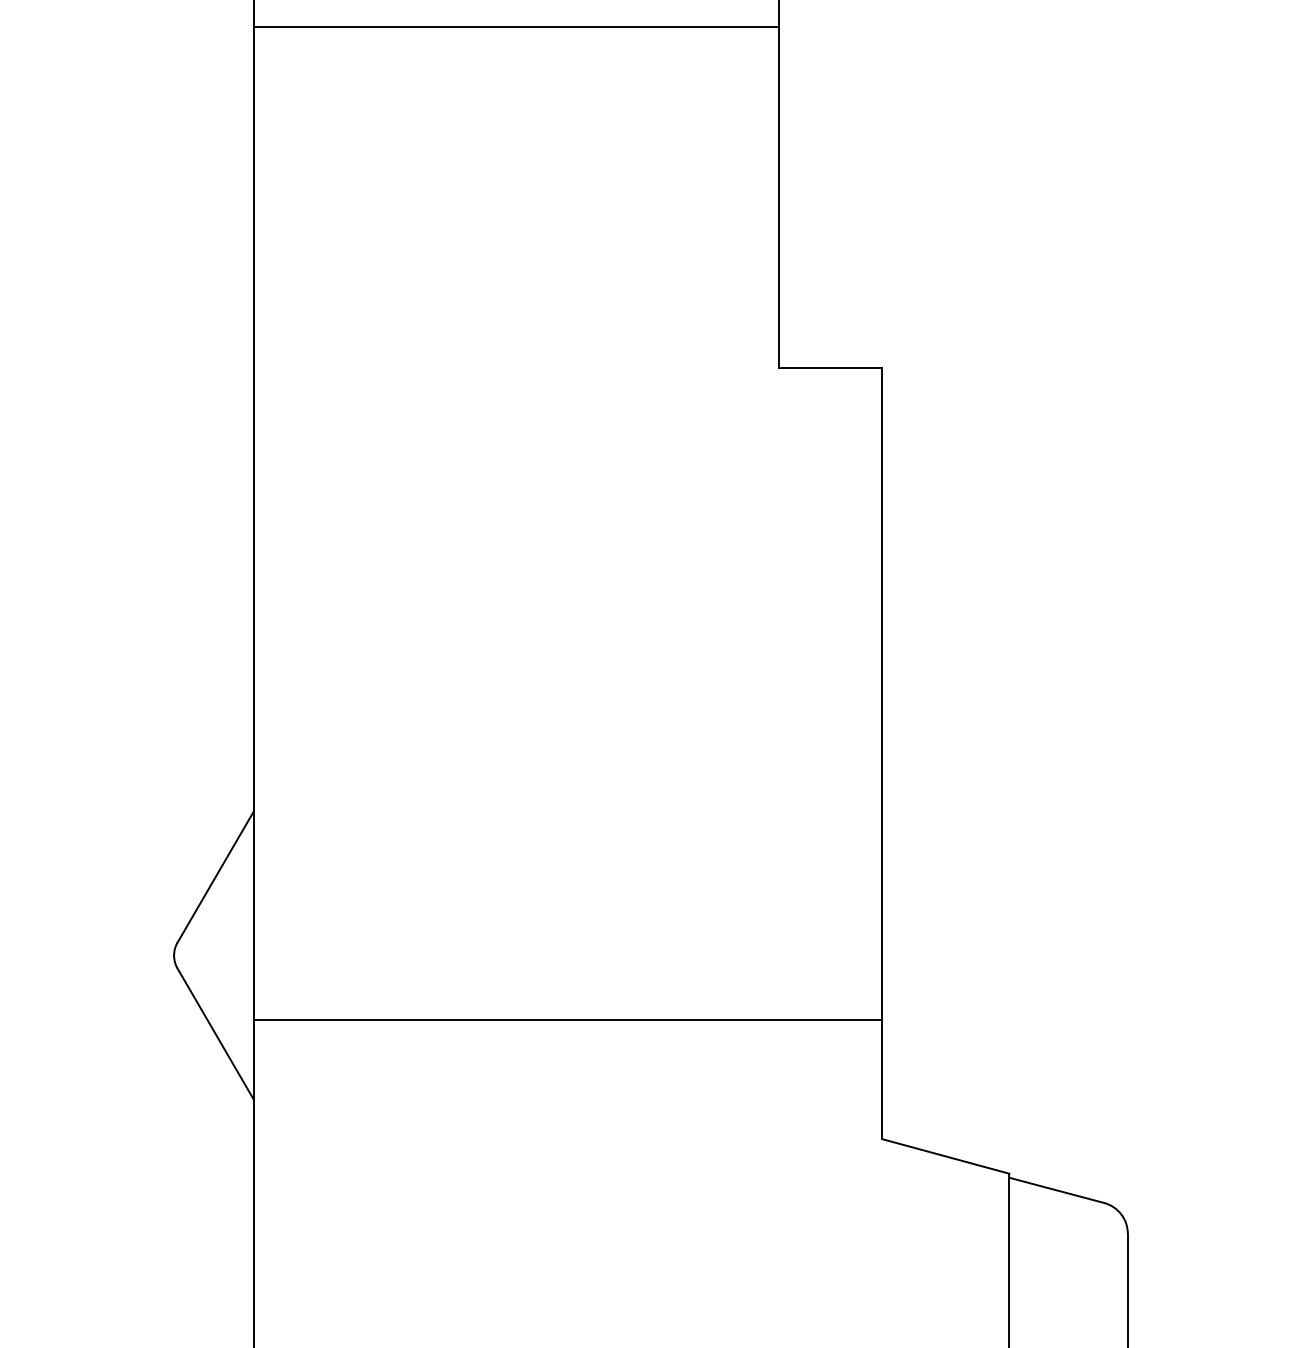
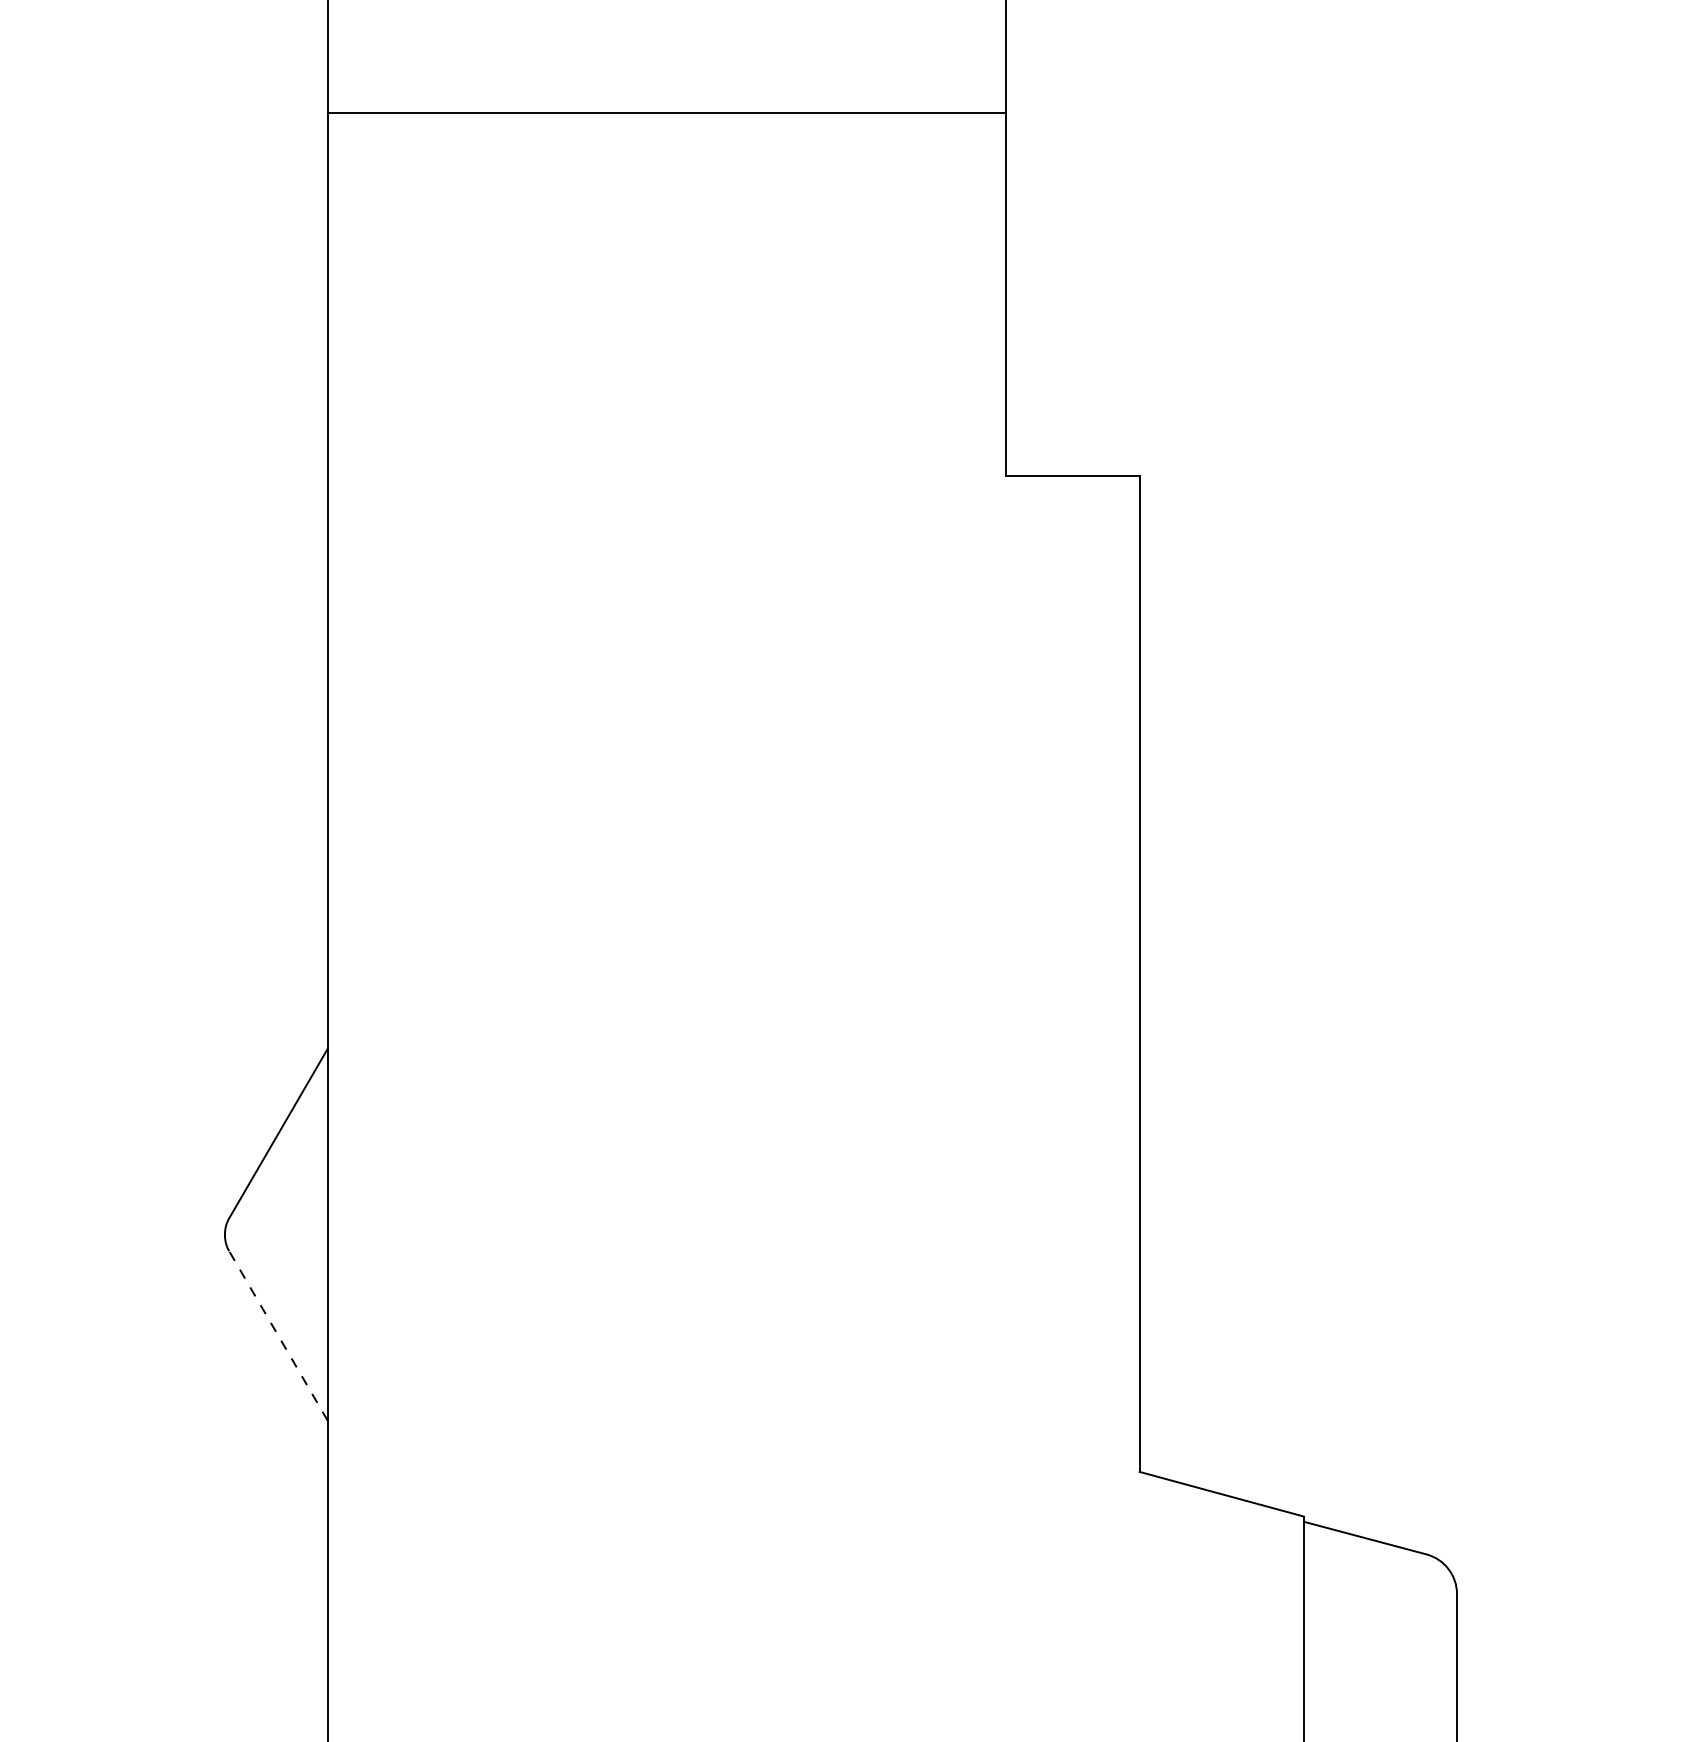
line: (515, 26) -> (665, 113), moved
line: (567, 1019) -> (733, 1317), removed
line: (215, 1033) -> (278, 1335), solid -> dashed

